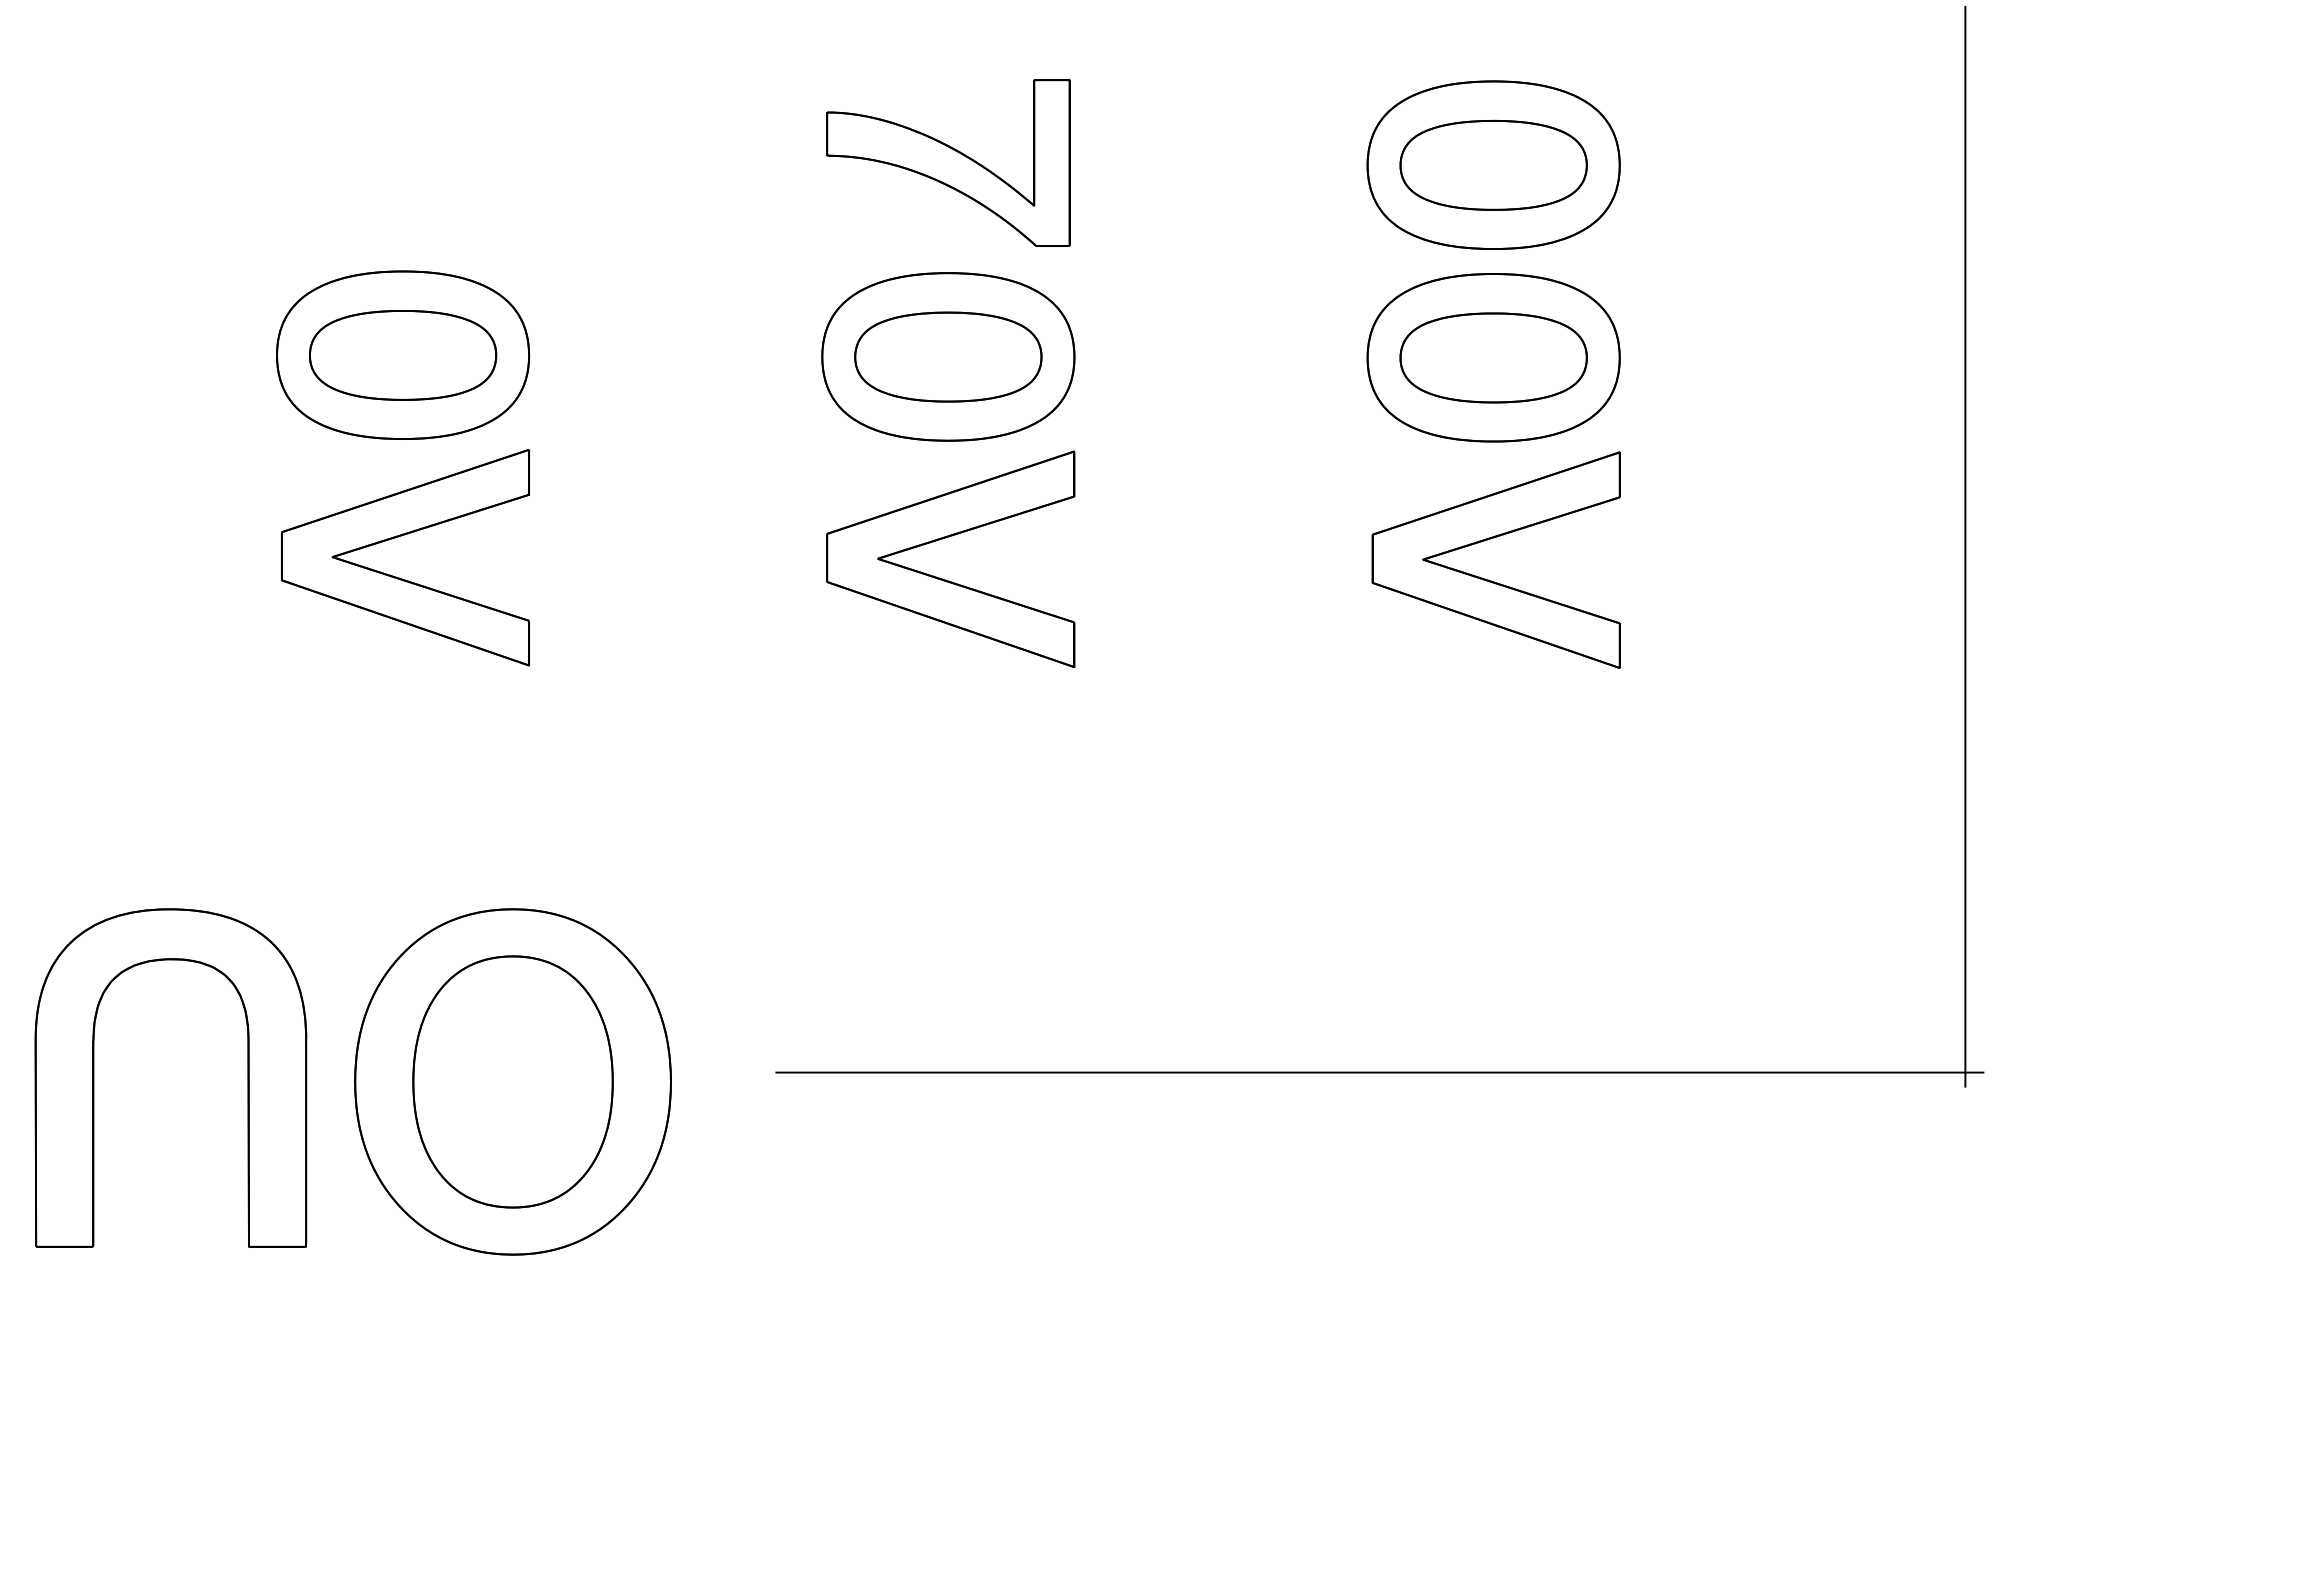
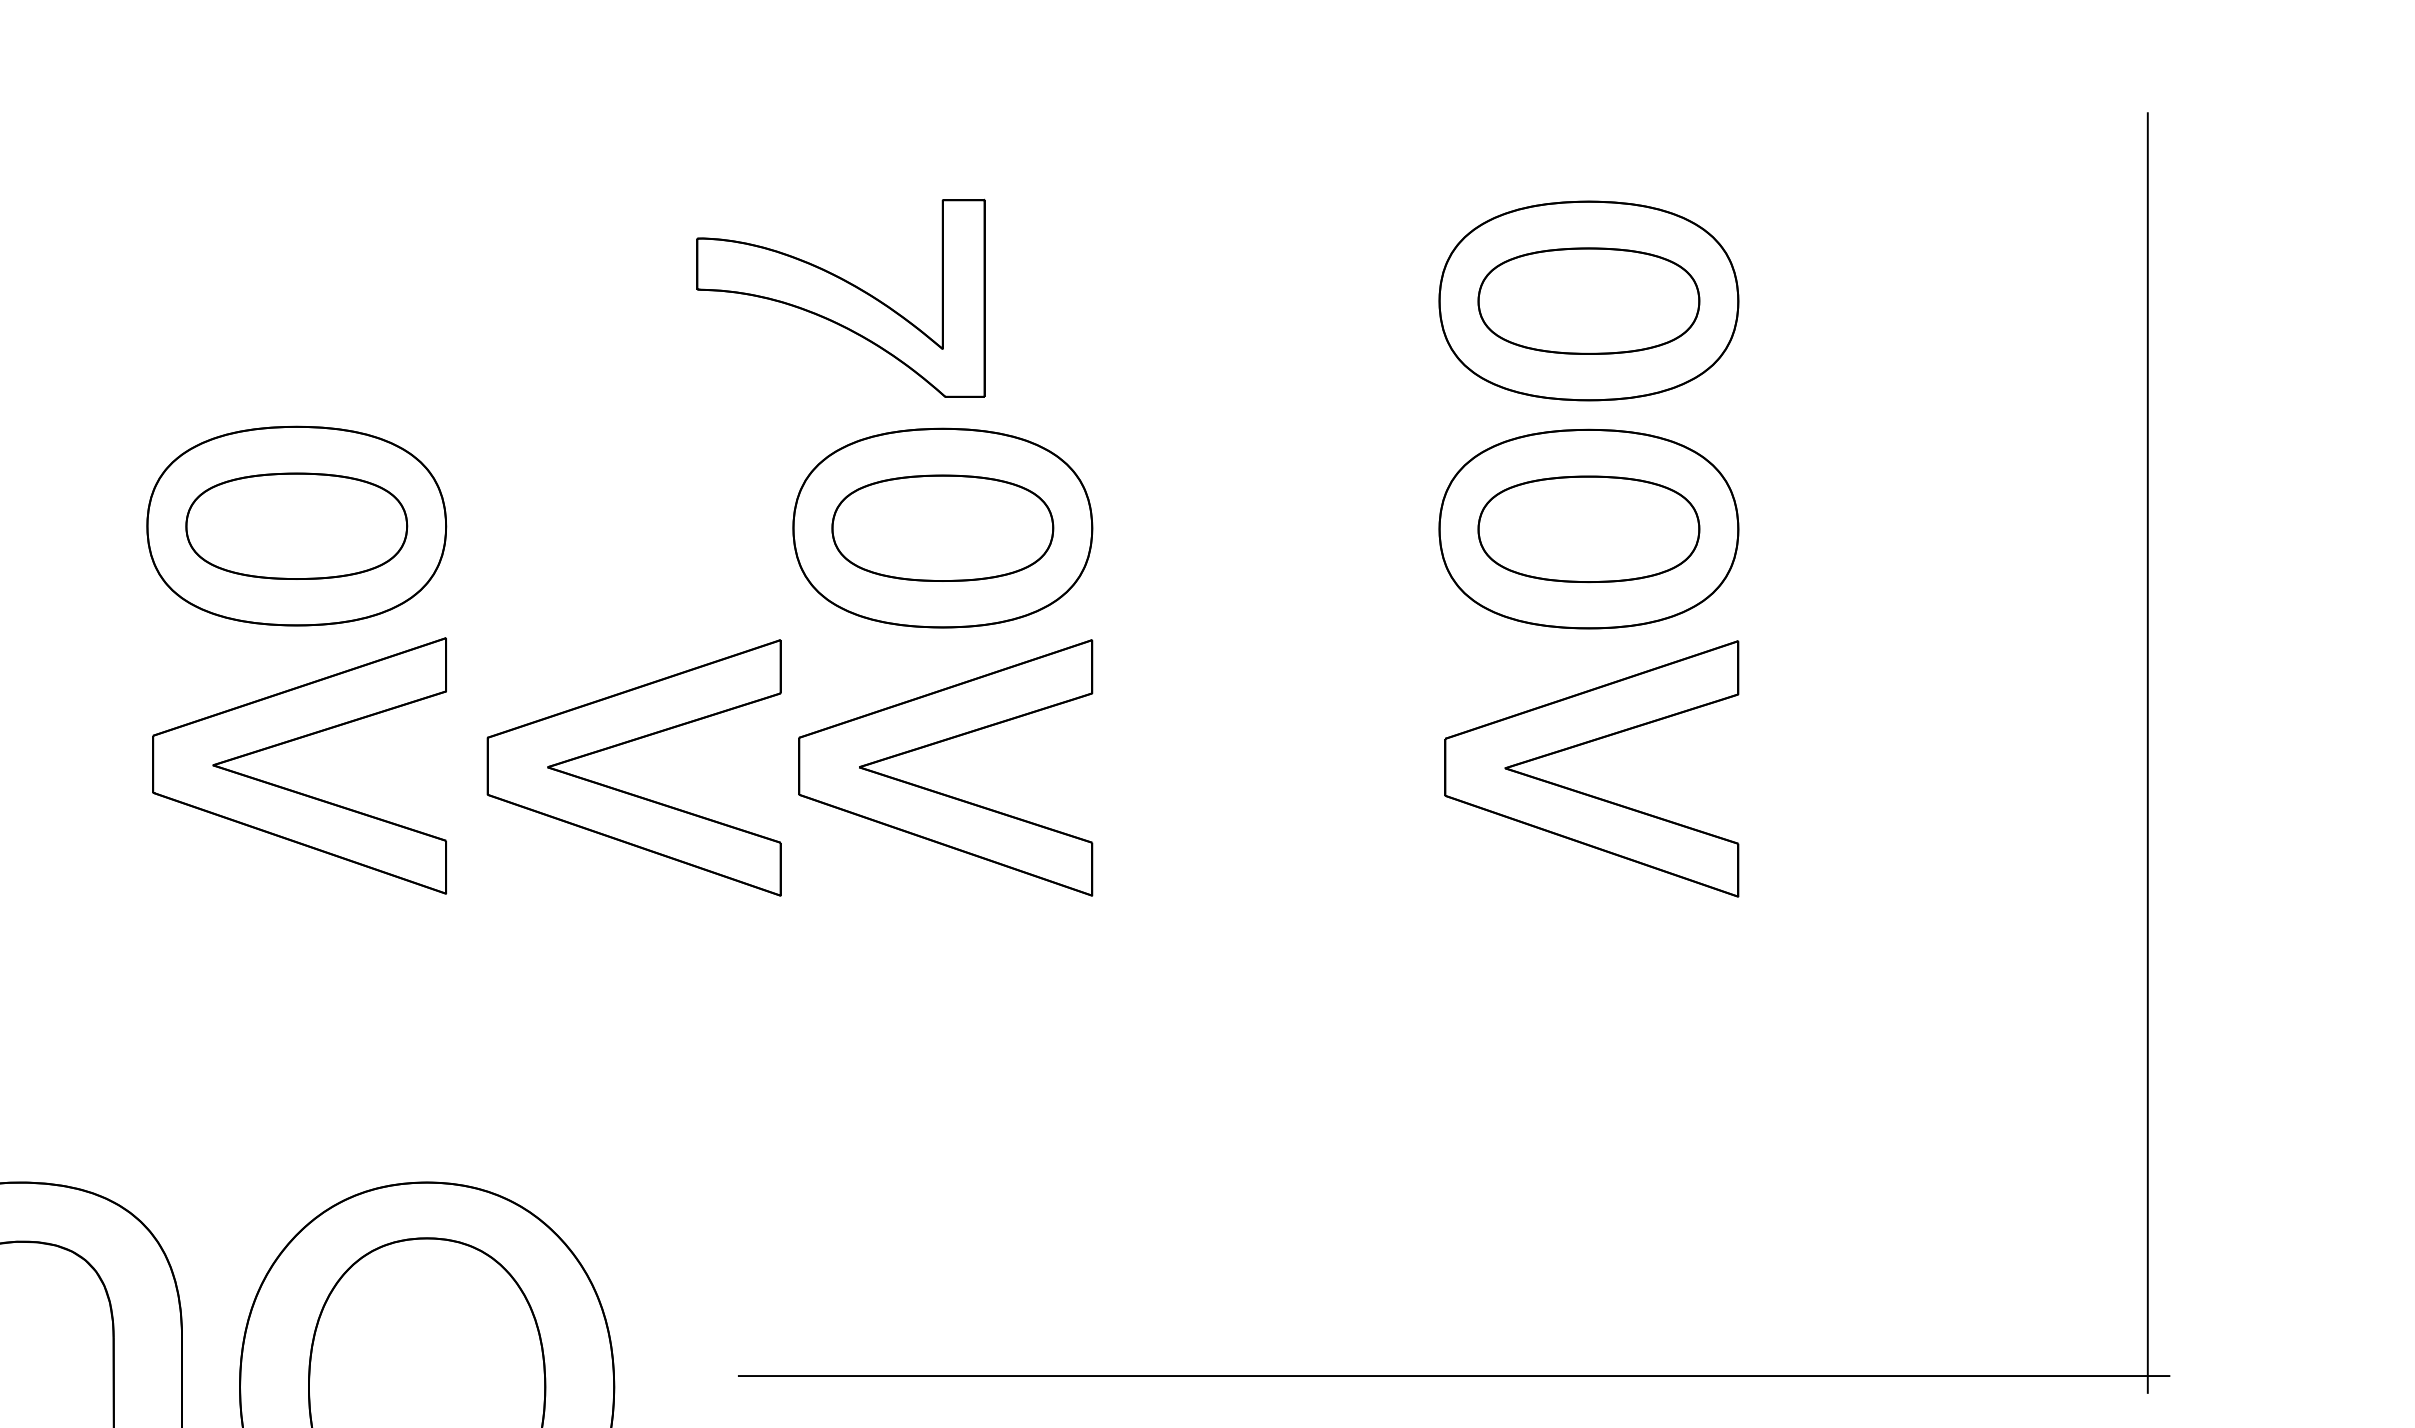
part: (948, 162) -> (841, 297), moved
part: (679, 578) -> (624, 790), added

